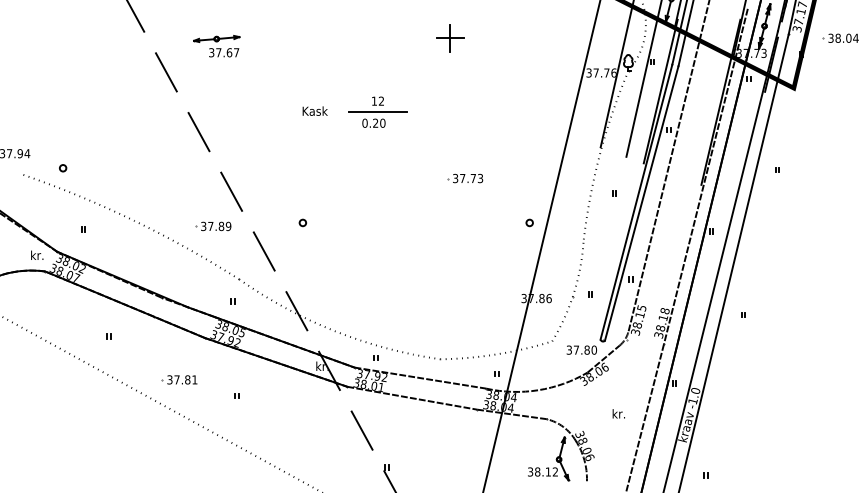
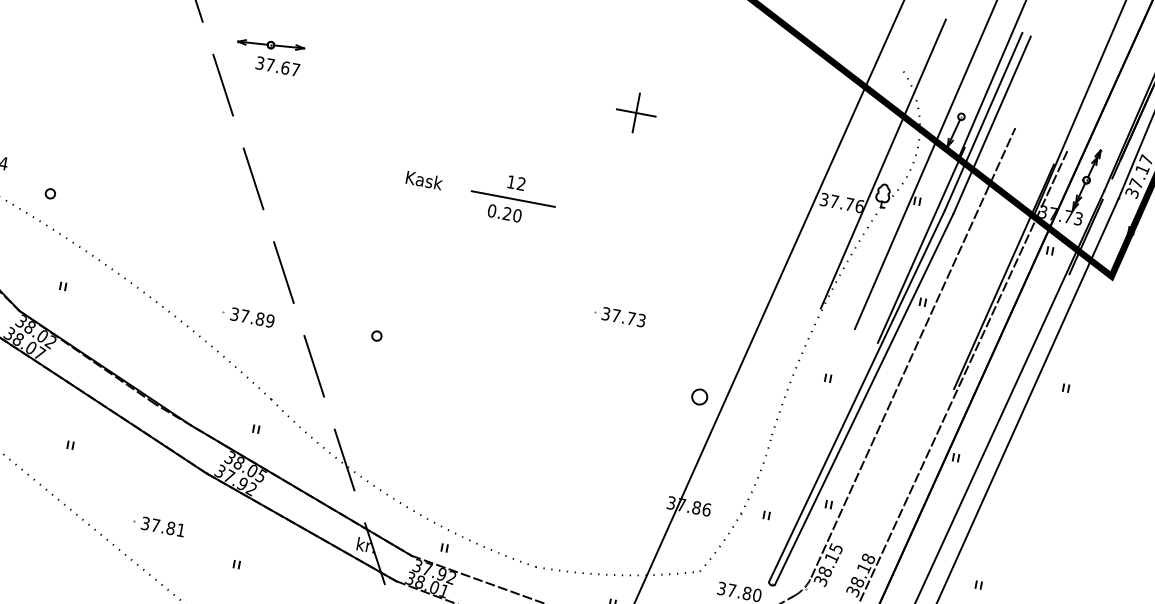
part: (216, 46) -> (268, 55), moved
part: (529, 222) -> (699, 396), size x1.6

